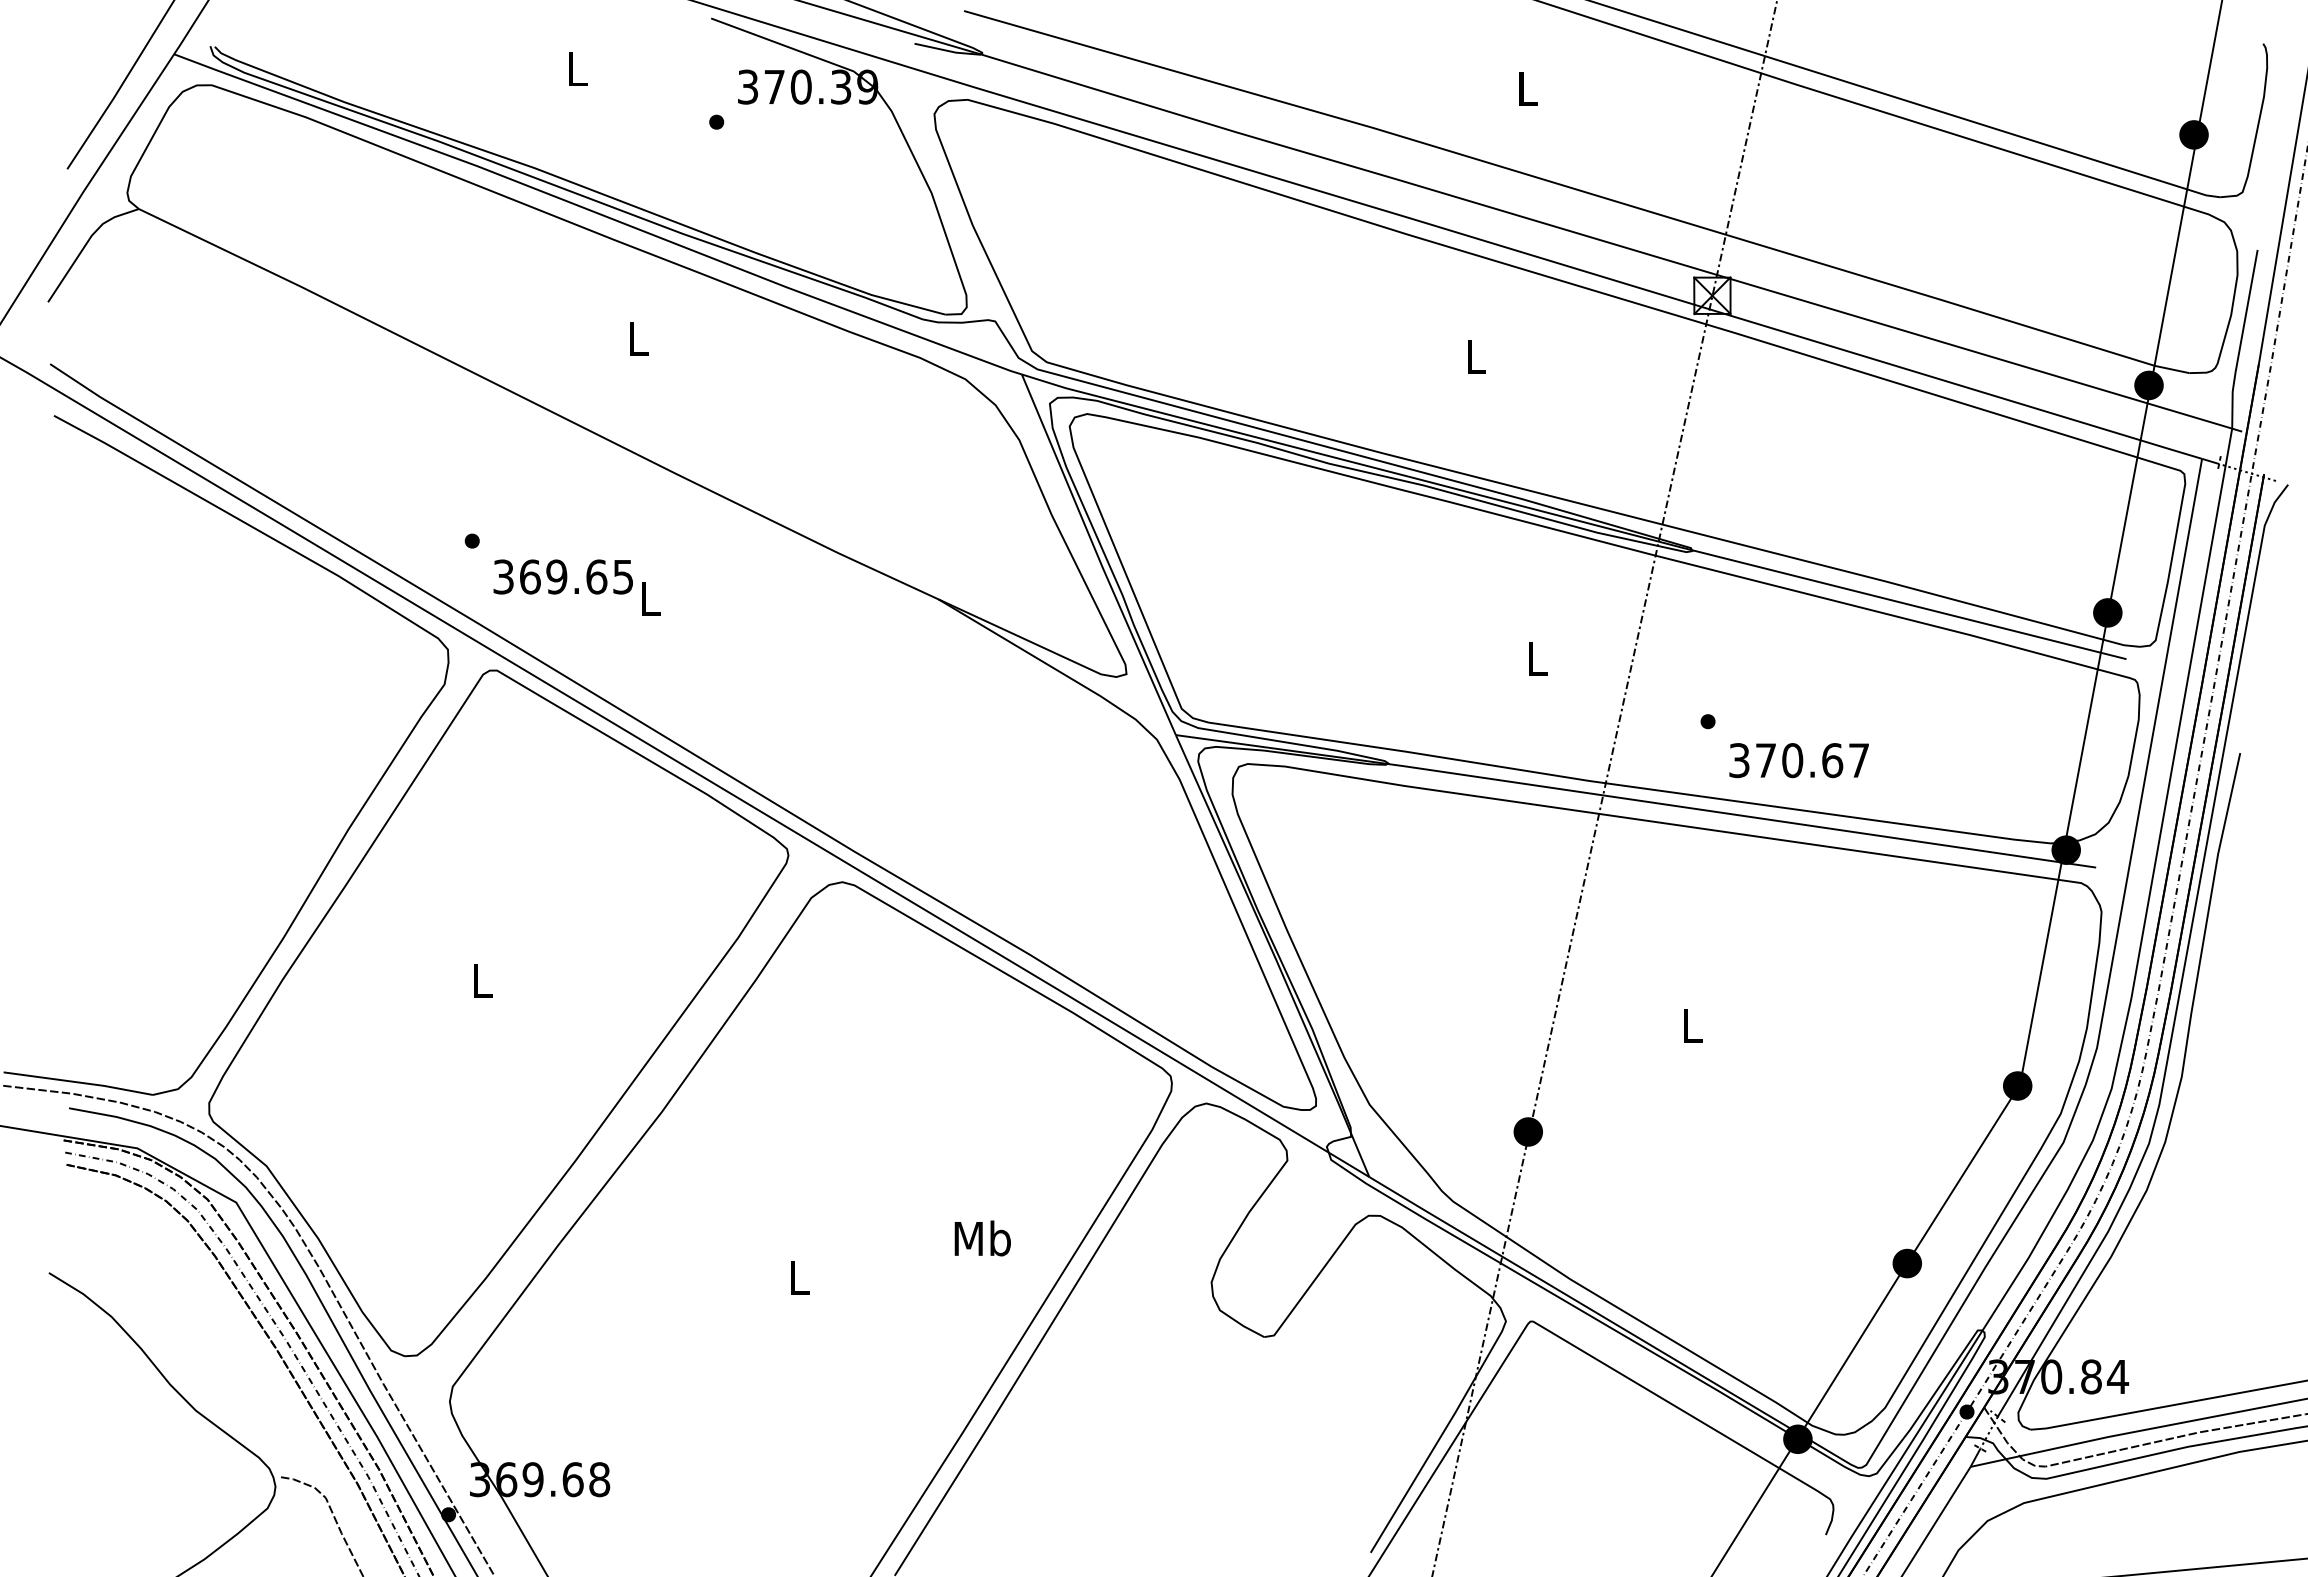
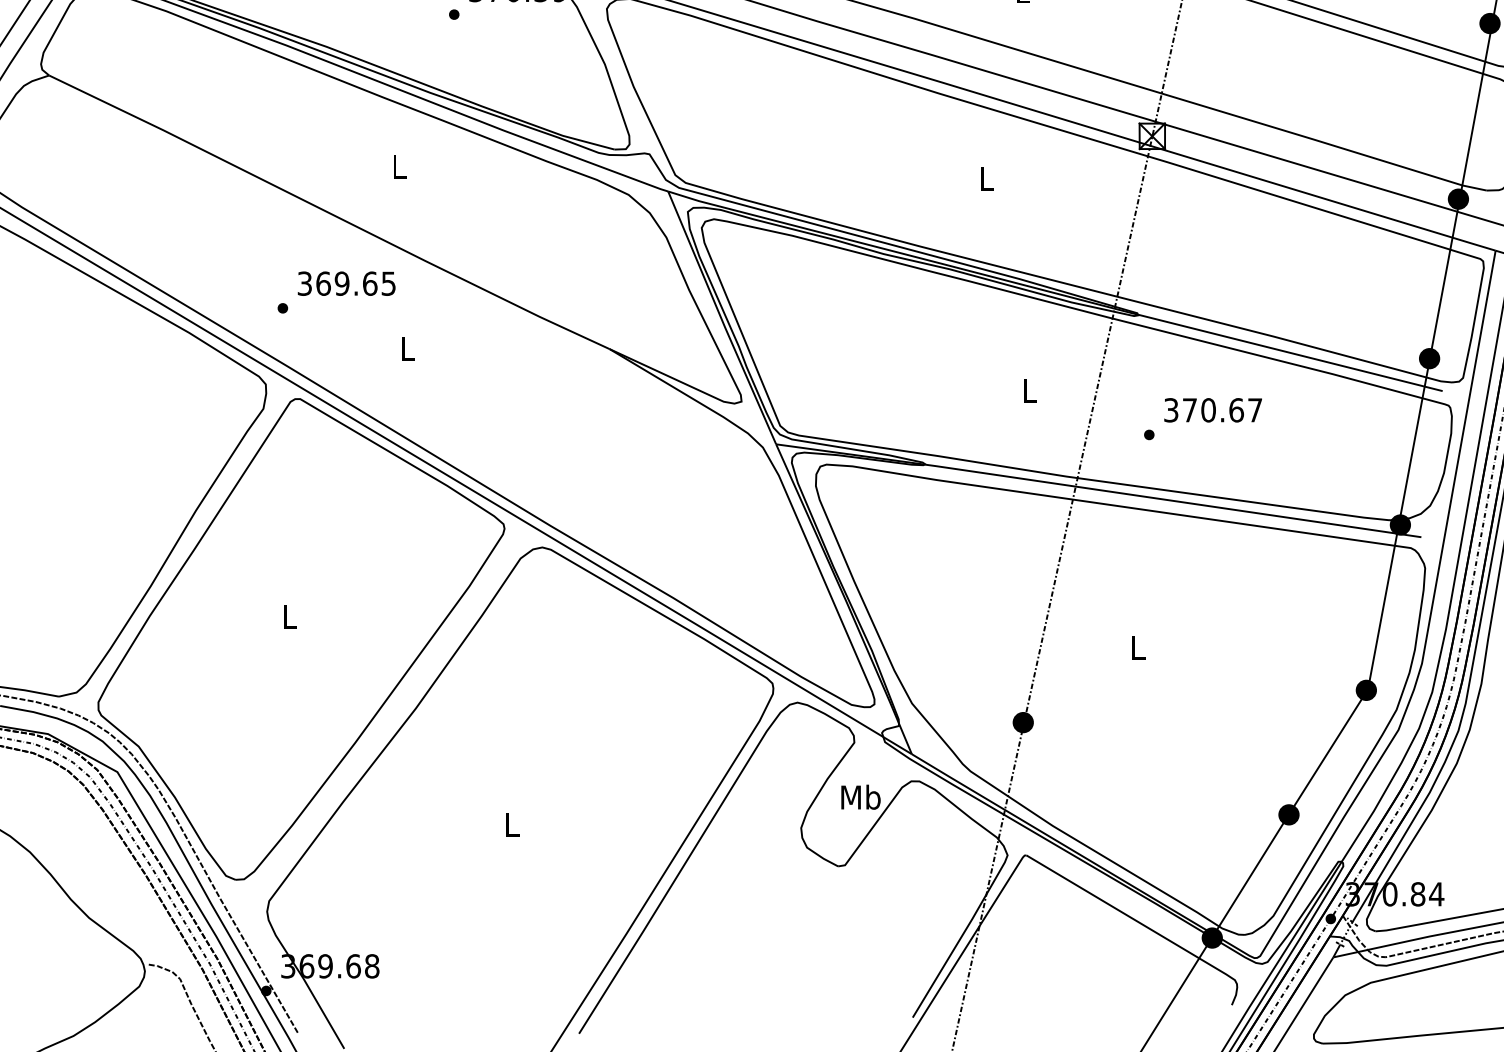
text: (562, 576) -> (346, 283), moved
text: (1798, 760) -> (1212, 410), moved
text: (982, 1238) -> (860, 797), moved

